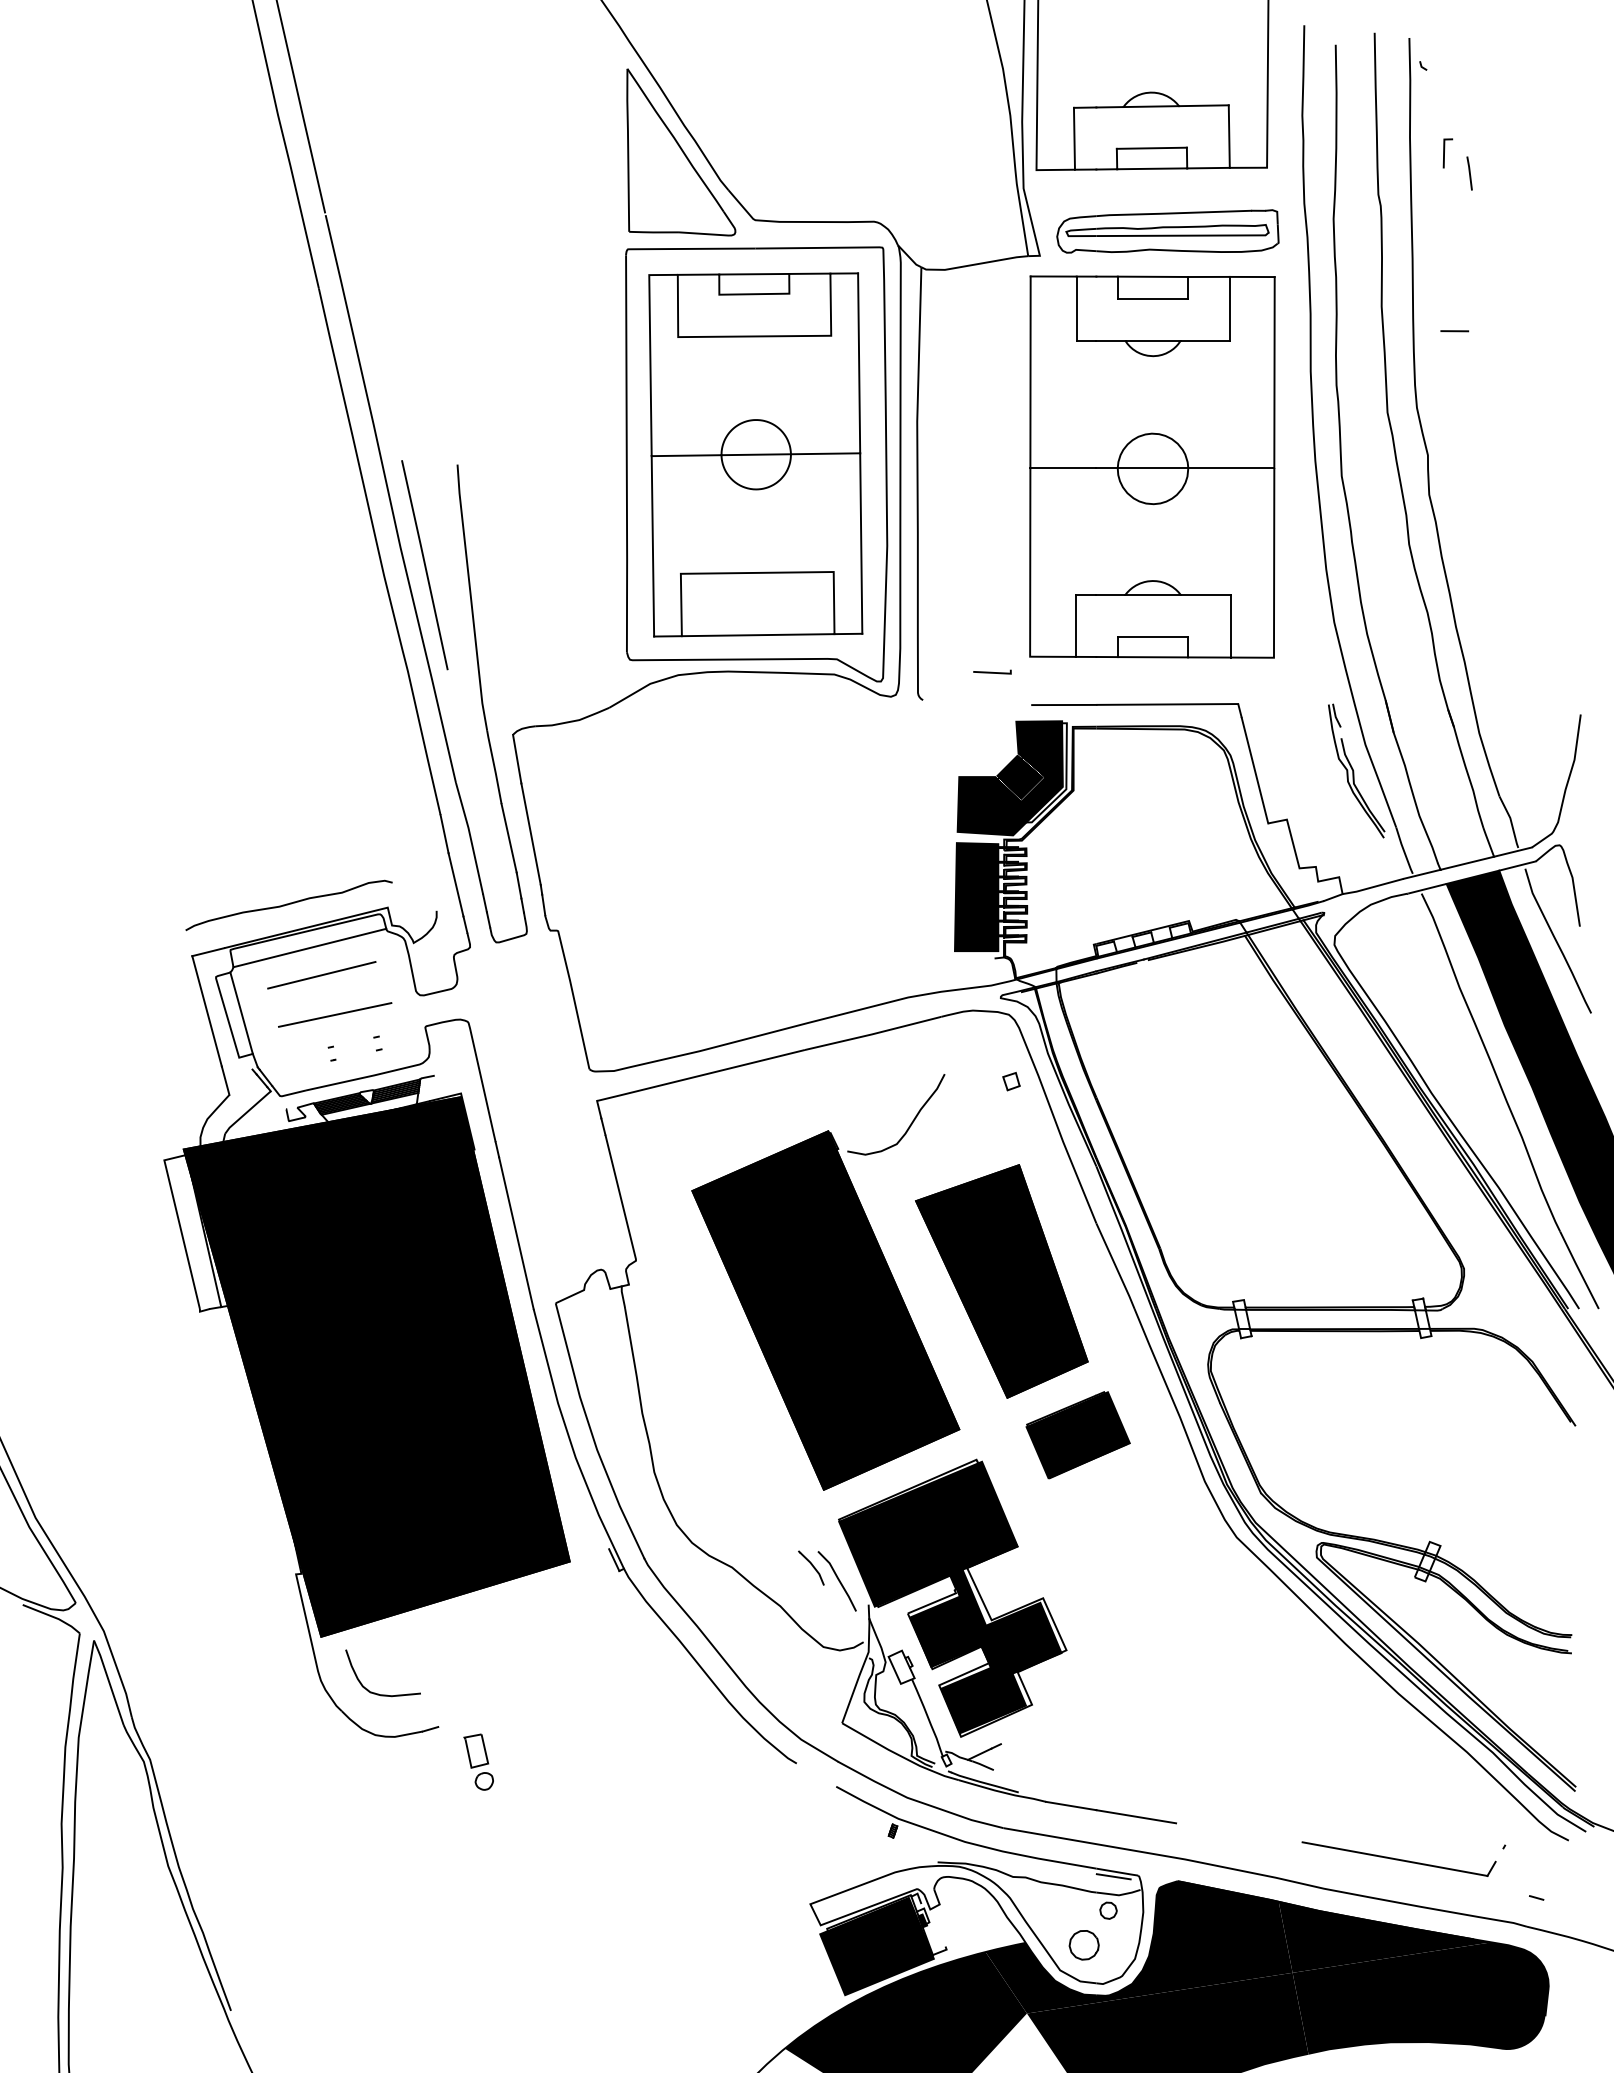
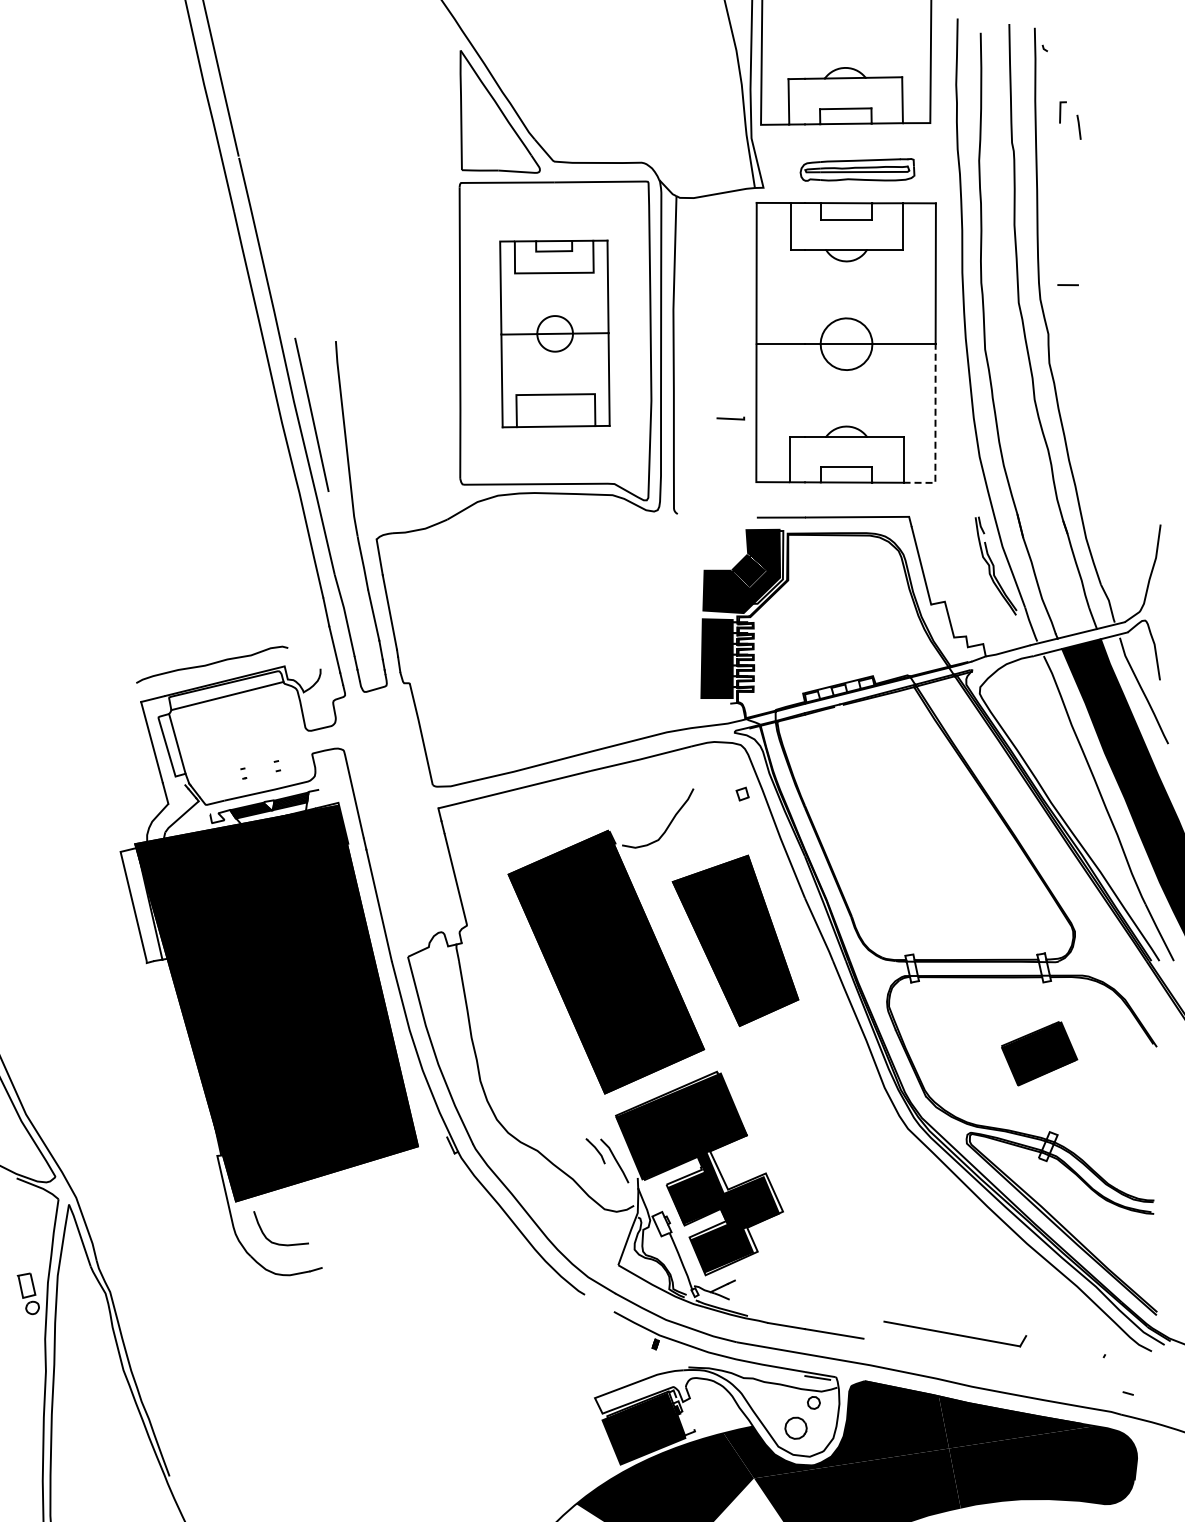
part: (1167, 230) -> (857, 169), size x0.7
line: (1453, 331) -> (1067, 285), moved
part: (755, 454) -> (554, 333), size x0.7
line: (1274, 585) -> (935, 429), solid -> dashed
line: (992, 672) -> (730, 418), moved
line: (320, 974) -> (235, 715), removed
line: (334, 1014) -> (245, 744), removed
part: (1078, 1434) -> (1039, 1053), moved
part: (477, 1761) -> (27, 1293), moved
part: (1399, 1858) -> (955, 1333), moved

